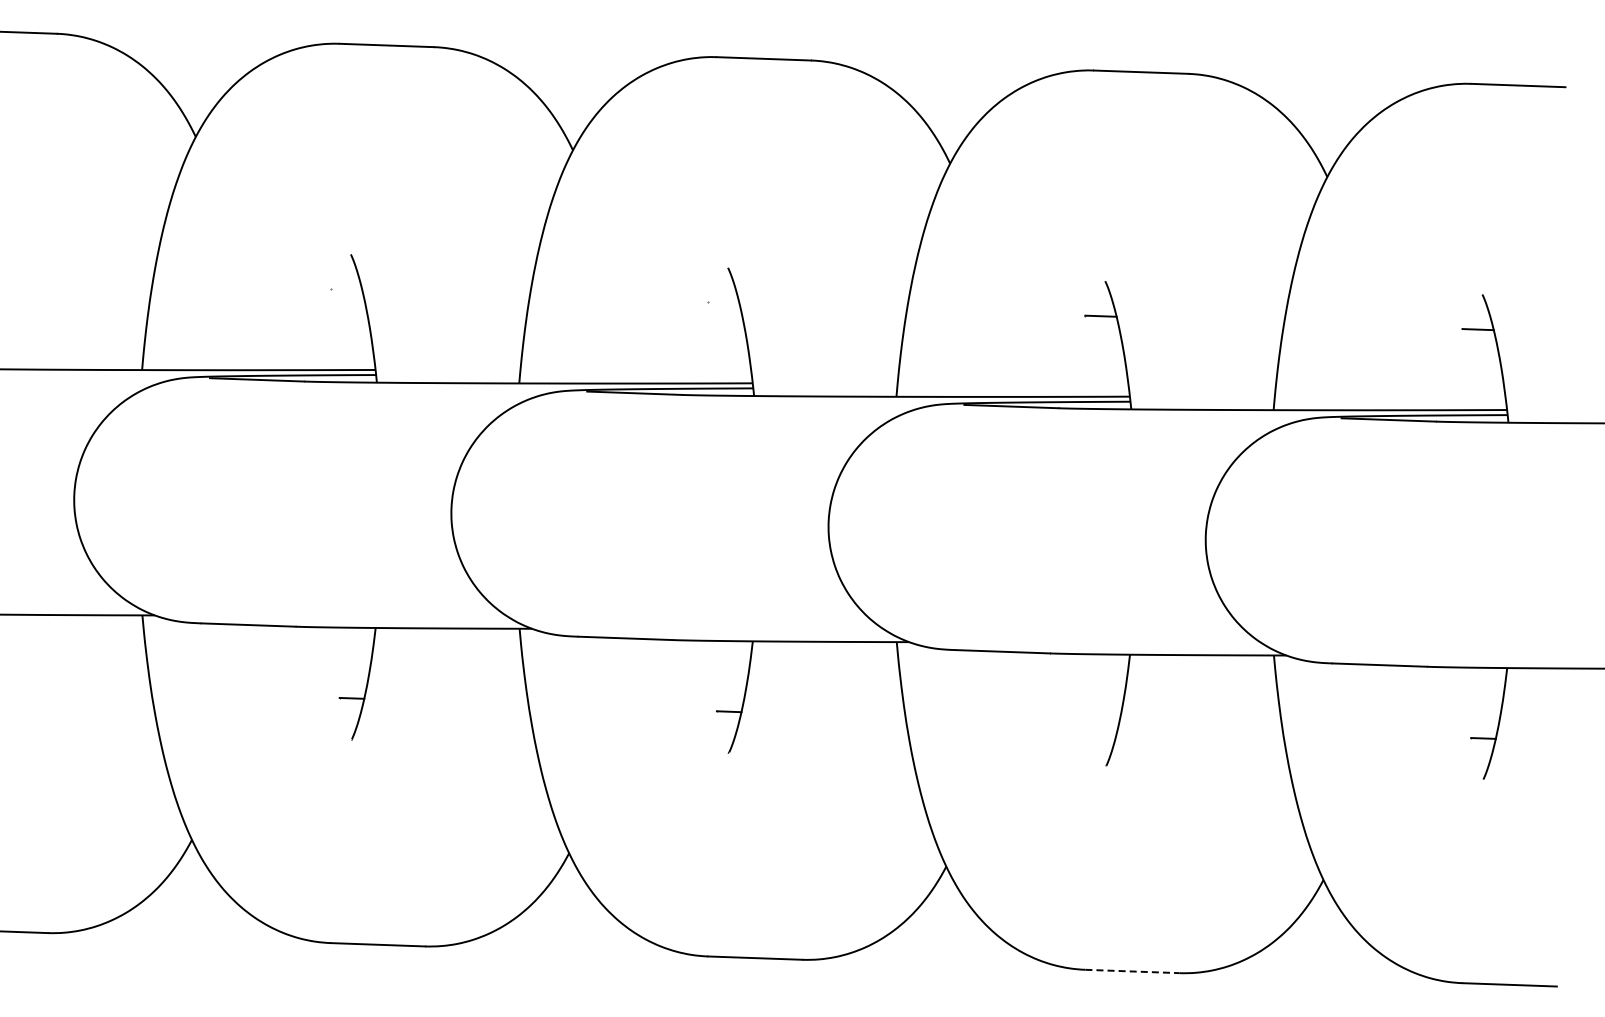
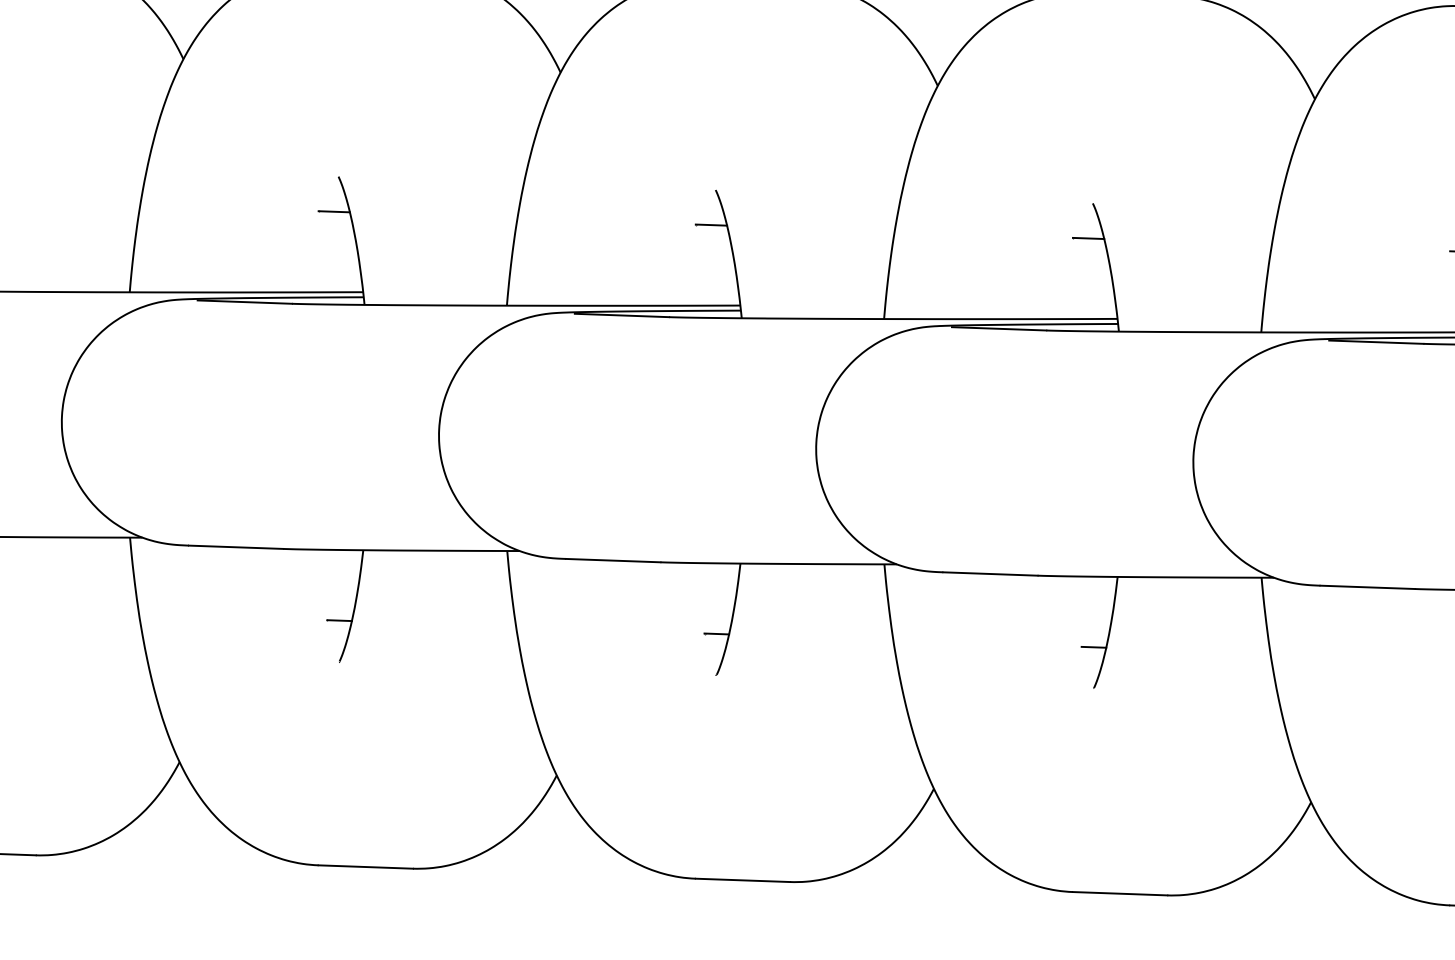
line: (346, 289) -> (334, 211), added
line: (723, 302) -> (711, 224), added
line: (1106, 724) -> (1094, 646), added
line: (1133, 971) -> (1121, 893), dashed -> solid

